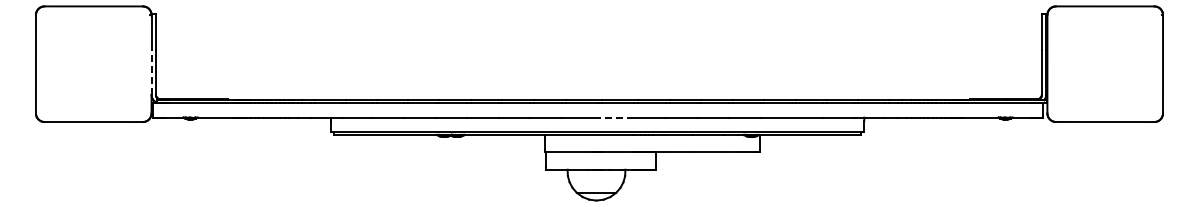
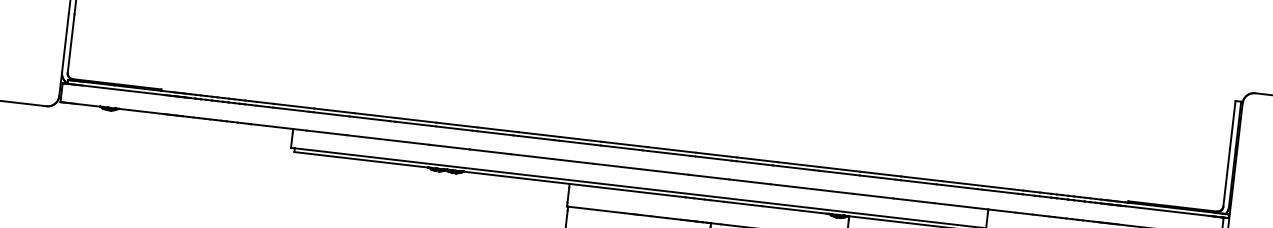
line: (151, 72) -> (65, 42), dashed -> solid
line: (615, 117) -> (663, 171), dashed -> solid

